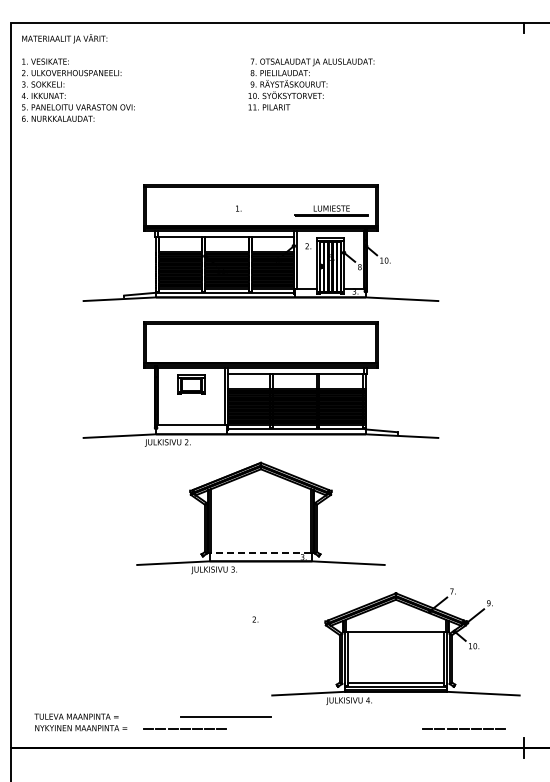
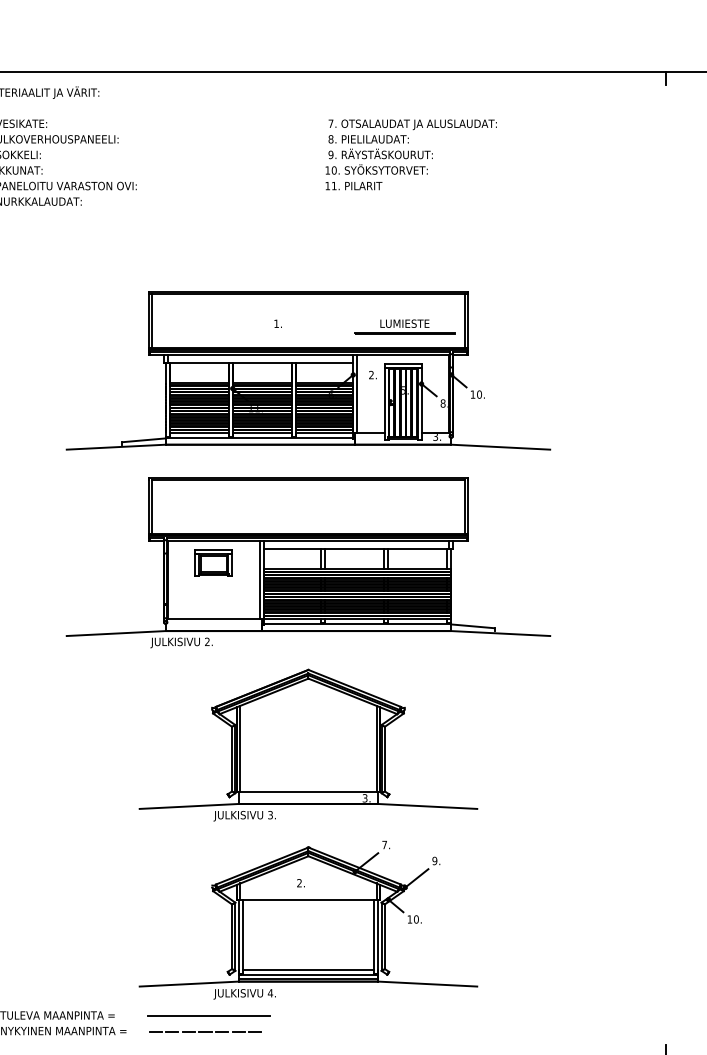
text: (311, 84) -> (411, 154), moved
line: (260, 552) -> (307, 791), dashed -> solid
part: (395, 646) -> (307, 919), moved
line: (225, 716) -> (208, 1015), moved
line: (463, 728) -> (584, 1031), removed

